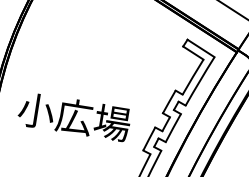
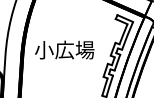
text: (74, 115) -> (64, 49), moved

